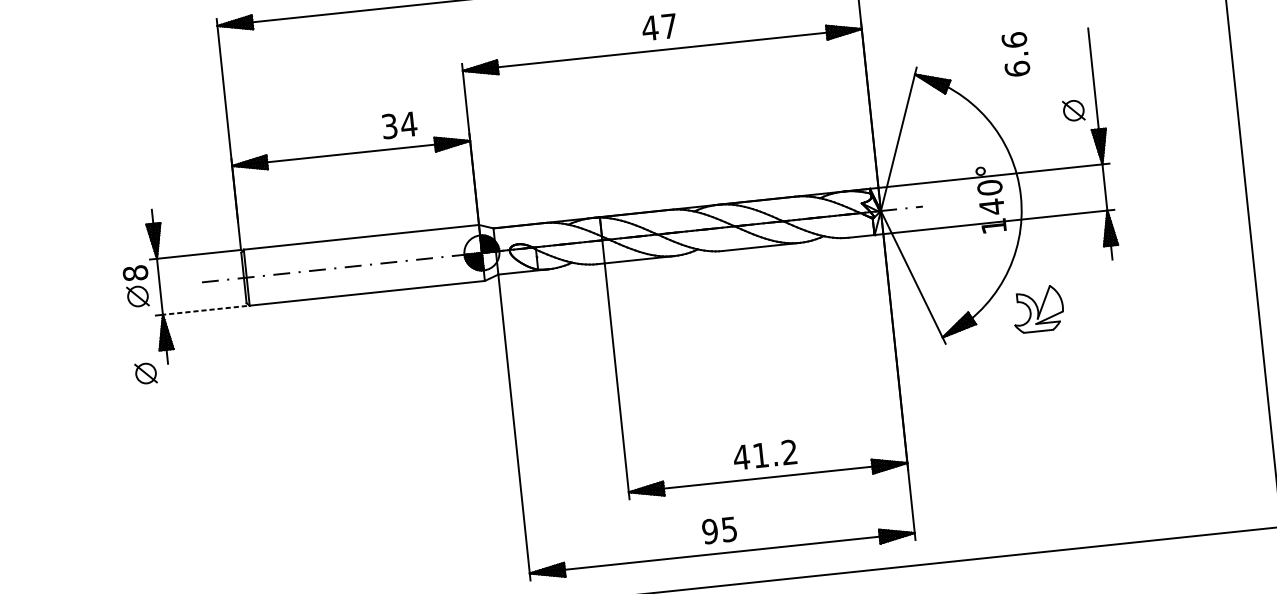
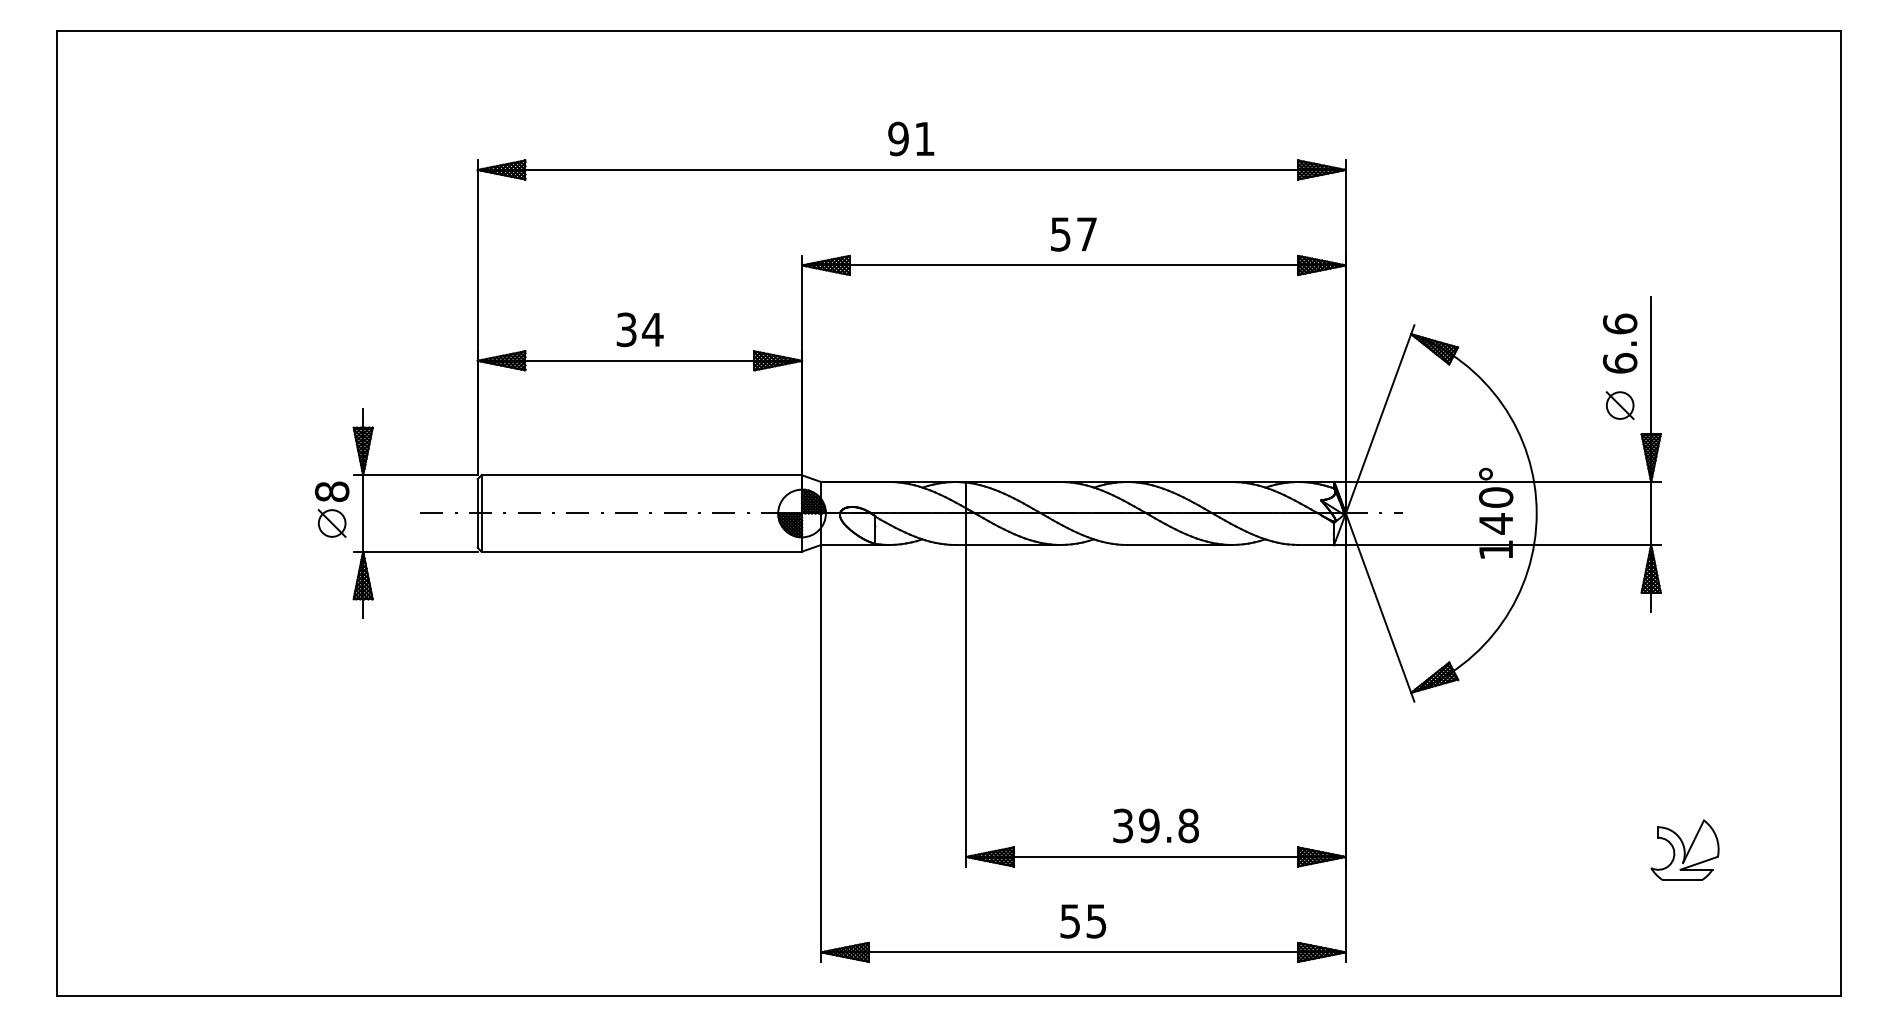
text: (650, 28) -> (1060, 234), 47 -> 57
text: (1016, 54) -> (1620, 343), moved
text: (399, 125) -> (639, 329), moved
part: (1037, 308) -> (1684, 849), moved
line: (204, 310) -> (419, 551), dashed -> solid
part: (145, 373) -> (331, 628), removed
text: (765, 454) -> (1155, 825), 41.2 -> 39.8
text: (710, 531) -> (1070, 921), 95 -> 55

